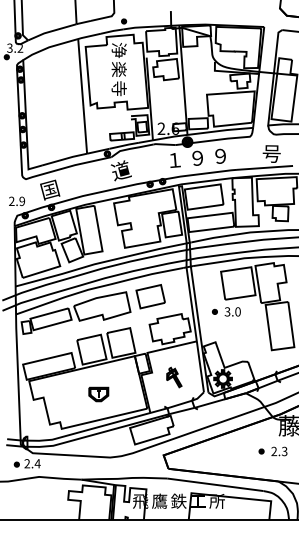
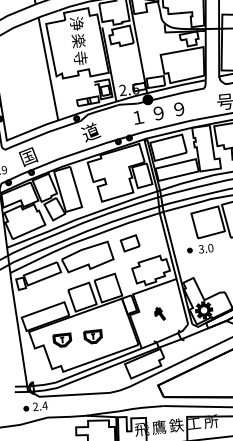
part: (150, 296) -> (130, 243), size x0.7
part: (174, 377) -> (160, 313), size x0.7
part: (64, 394) -> (62, 340), added

